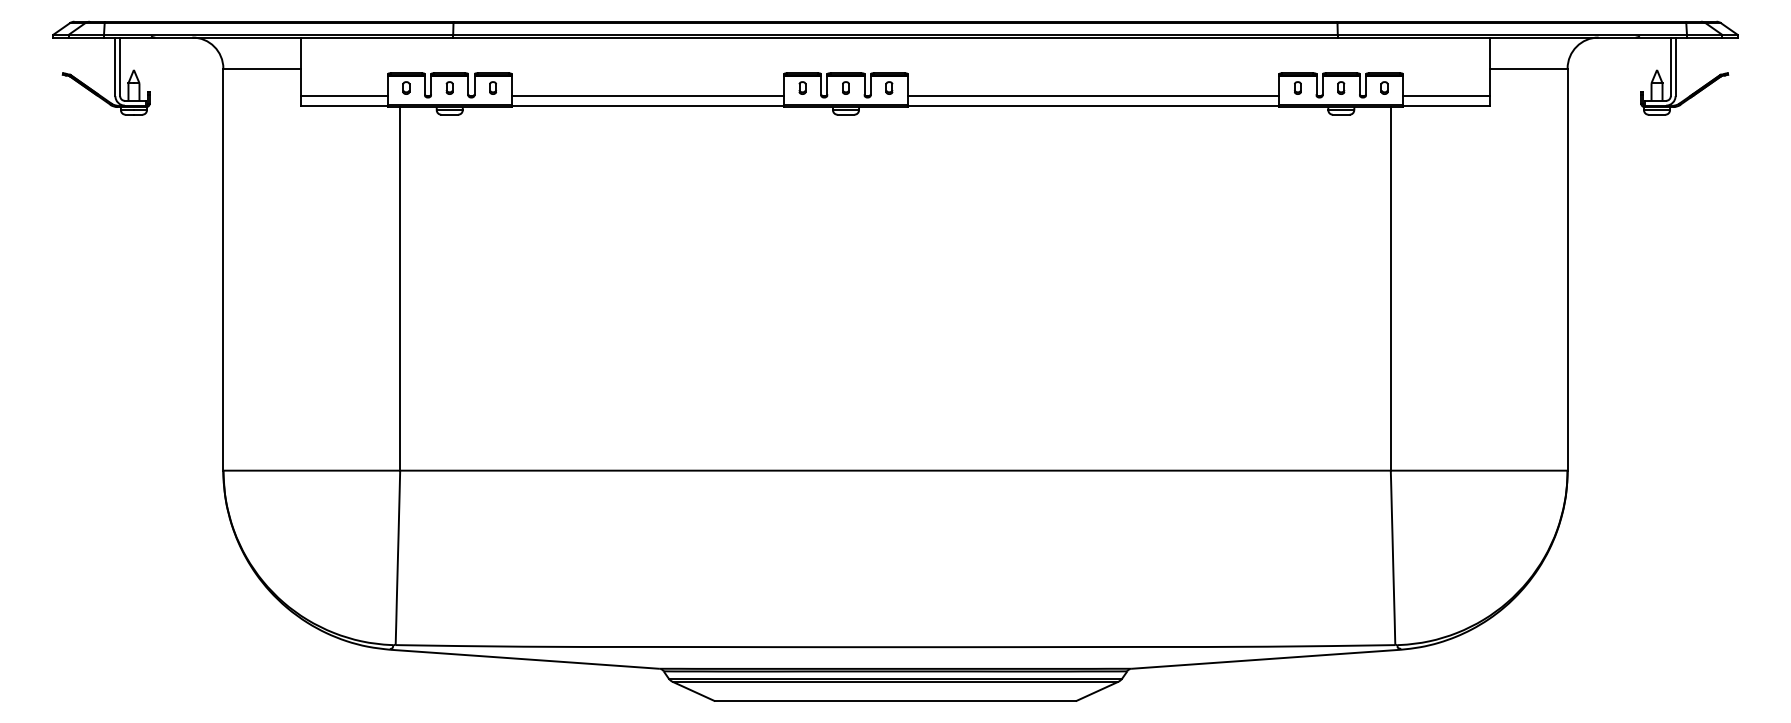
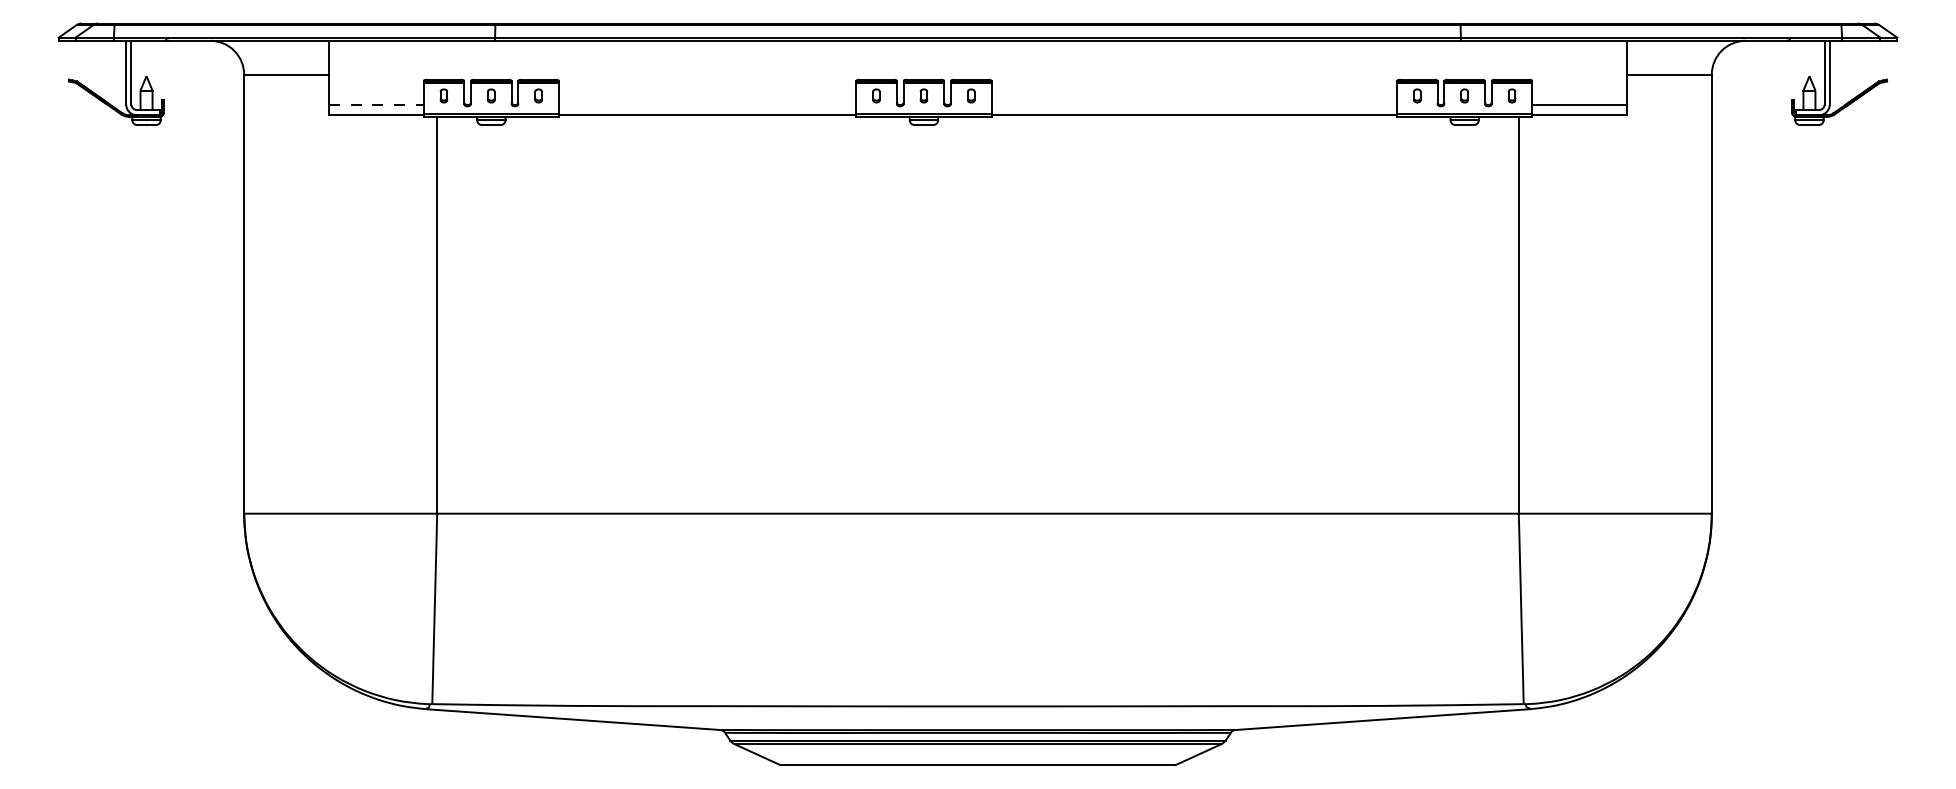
line: (344, 95) -> (376, 104), solid -> dashed
line: (647, 95) -> (707, 104), removed
line: (1093, 95) -> (1194, 104), removed

